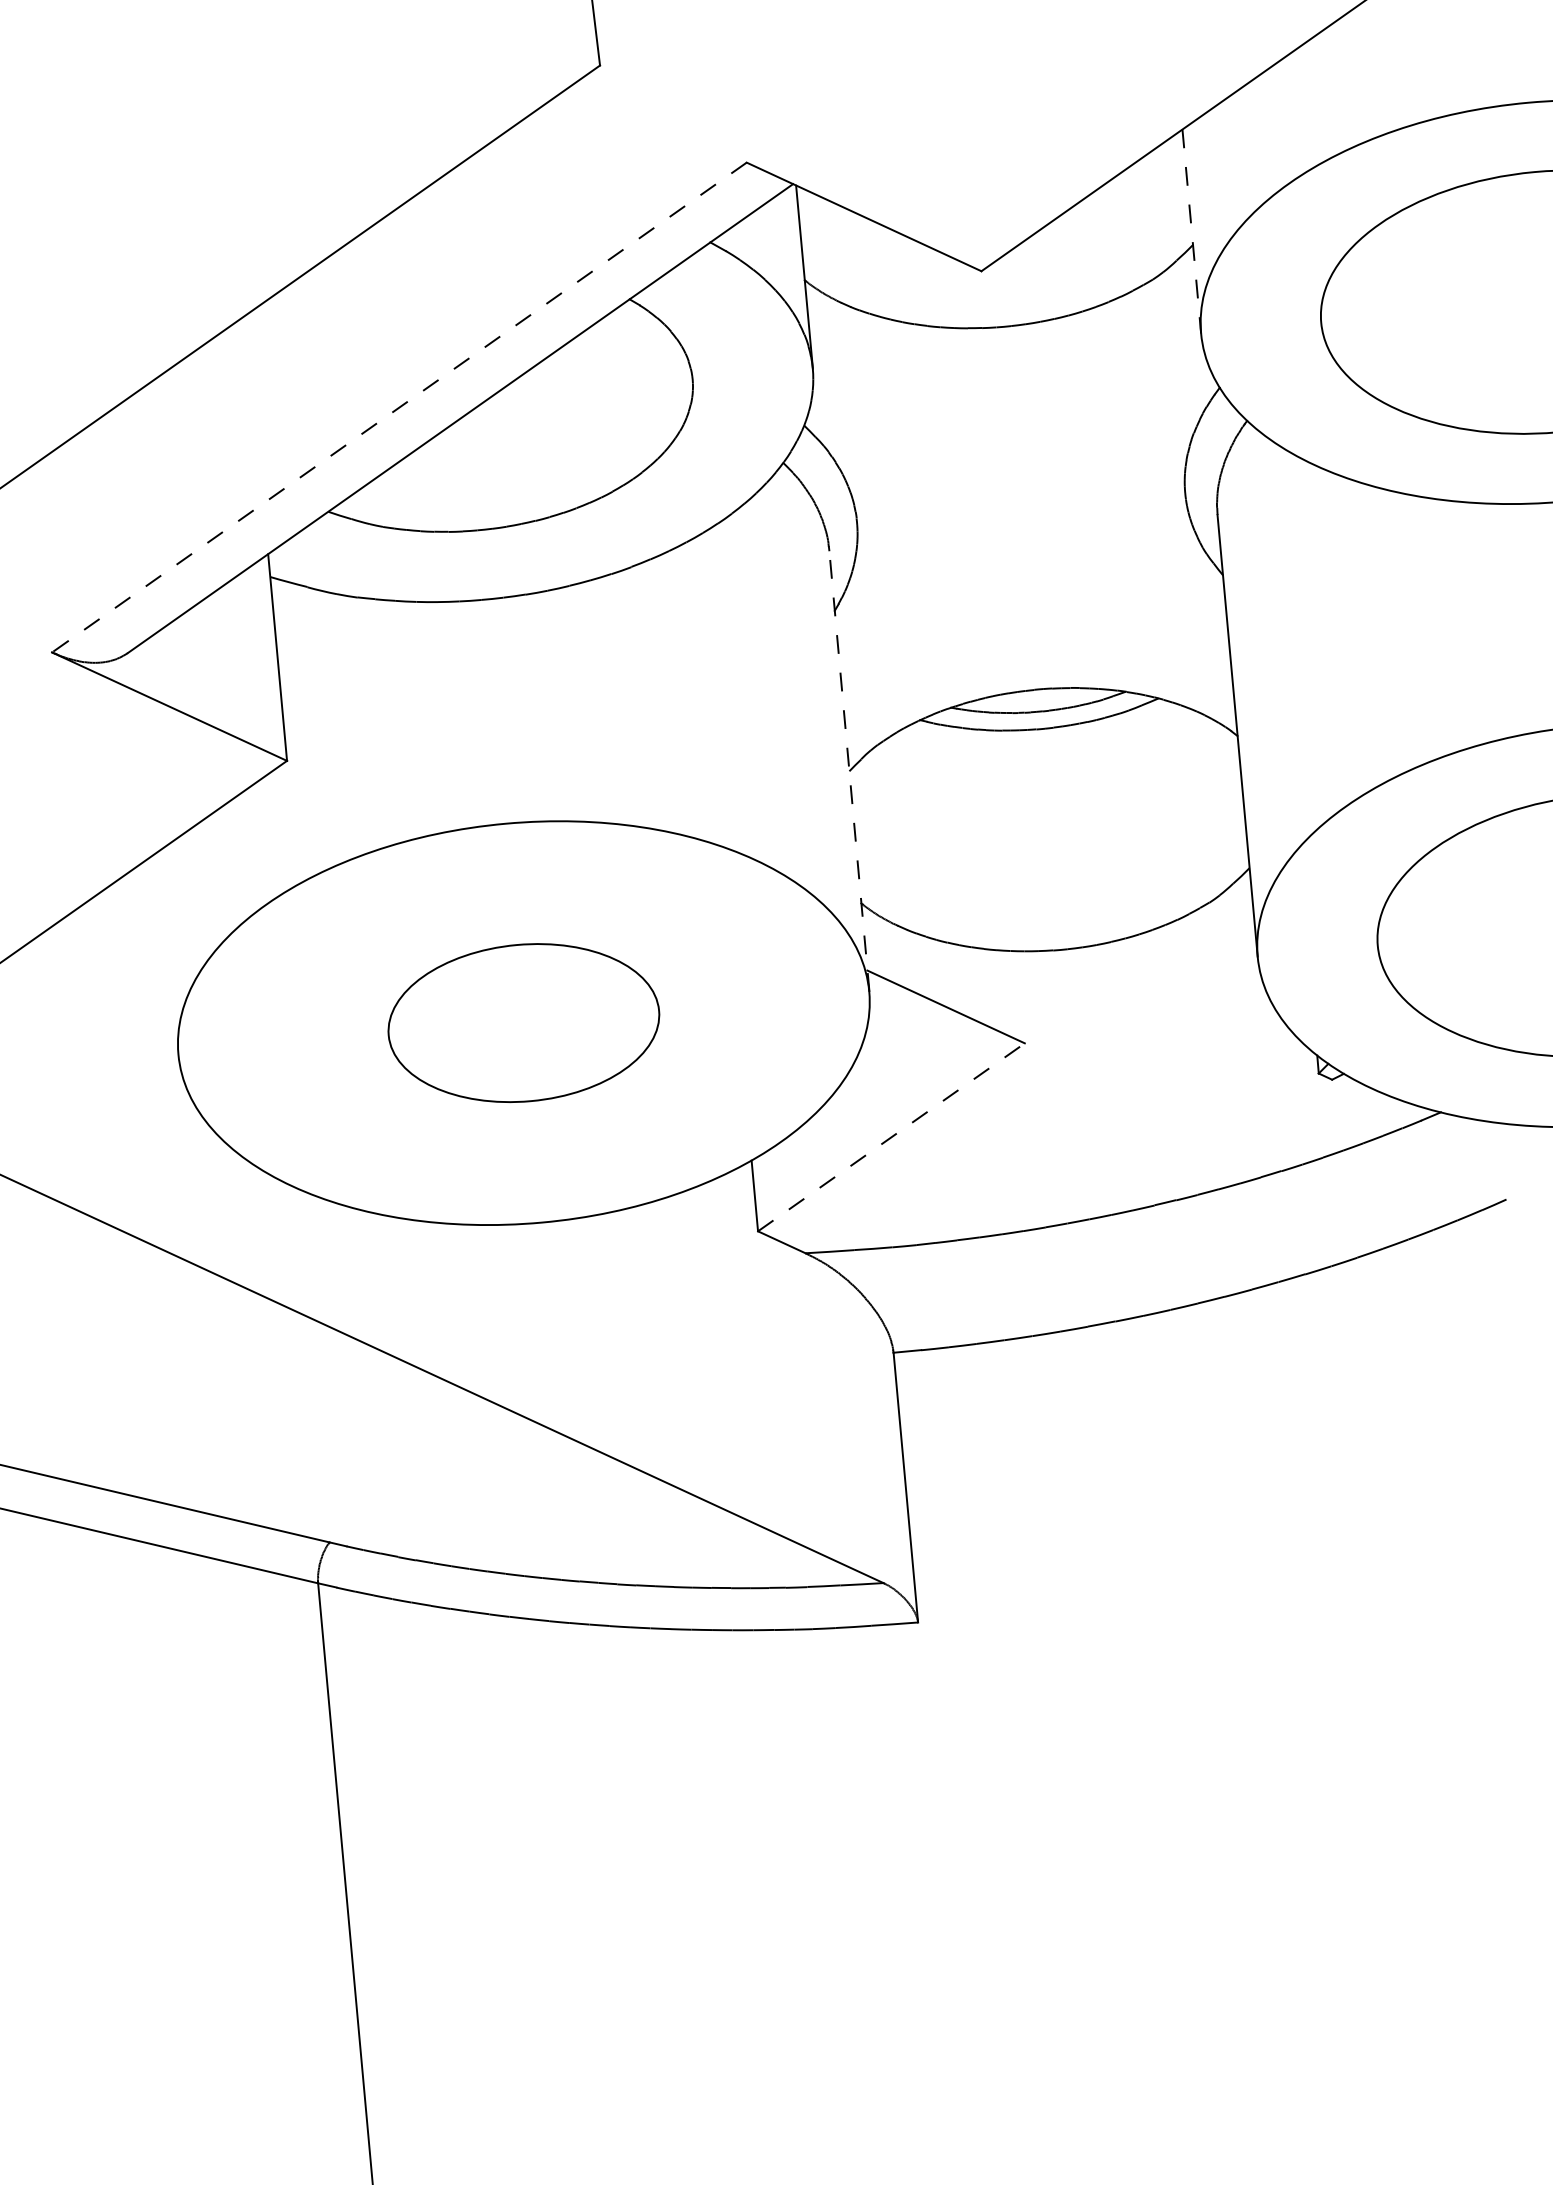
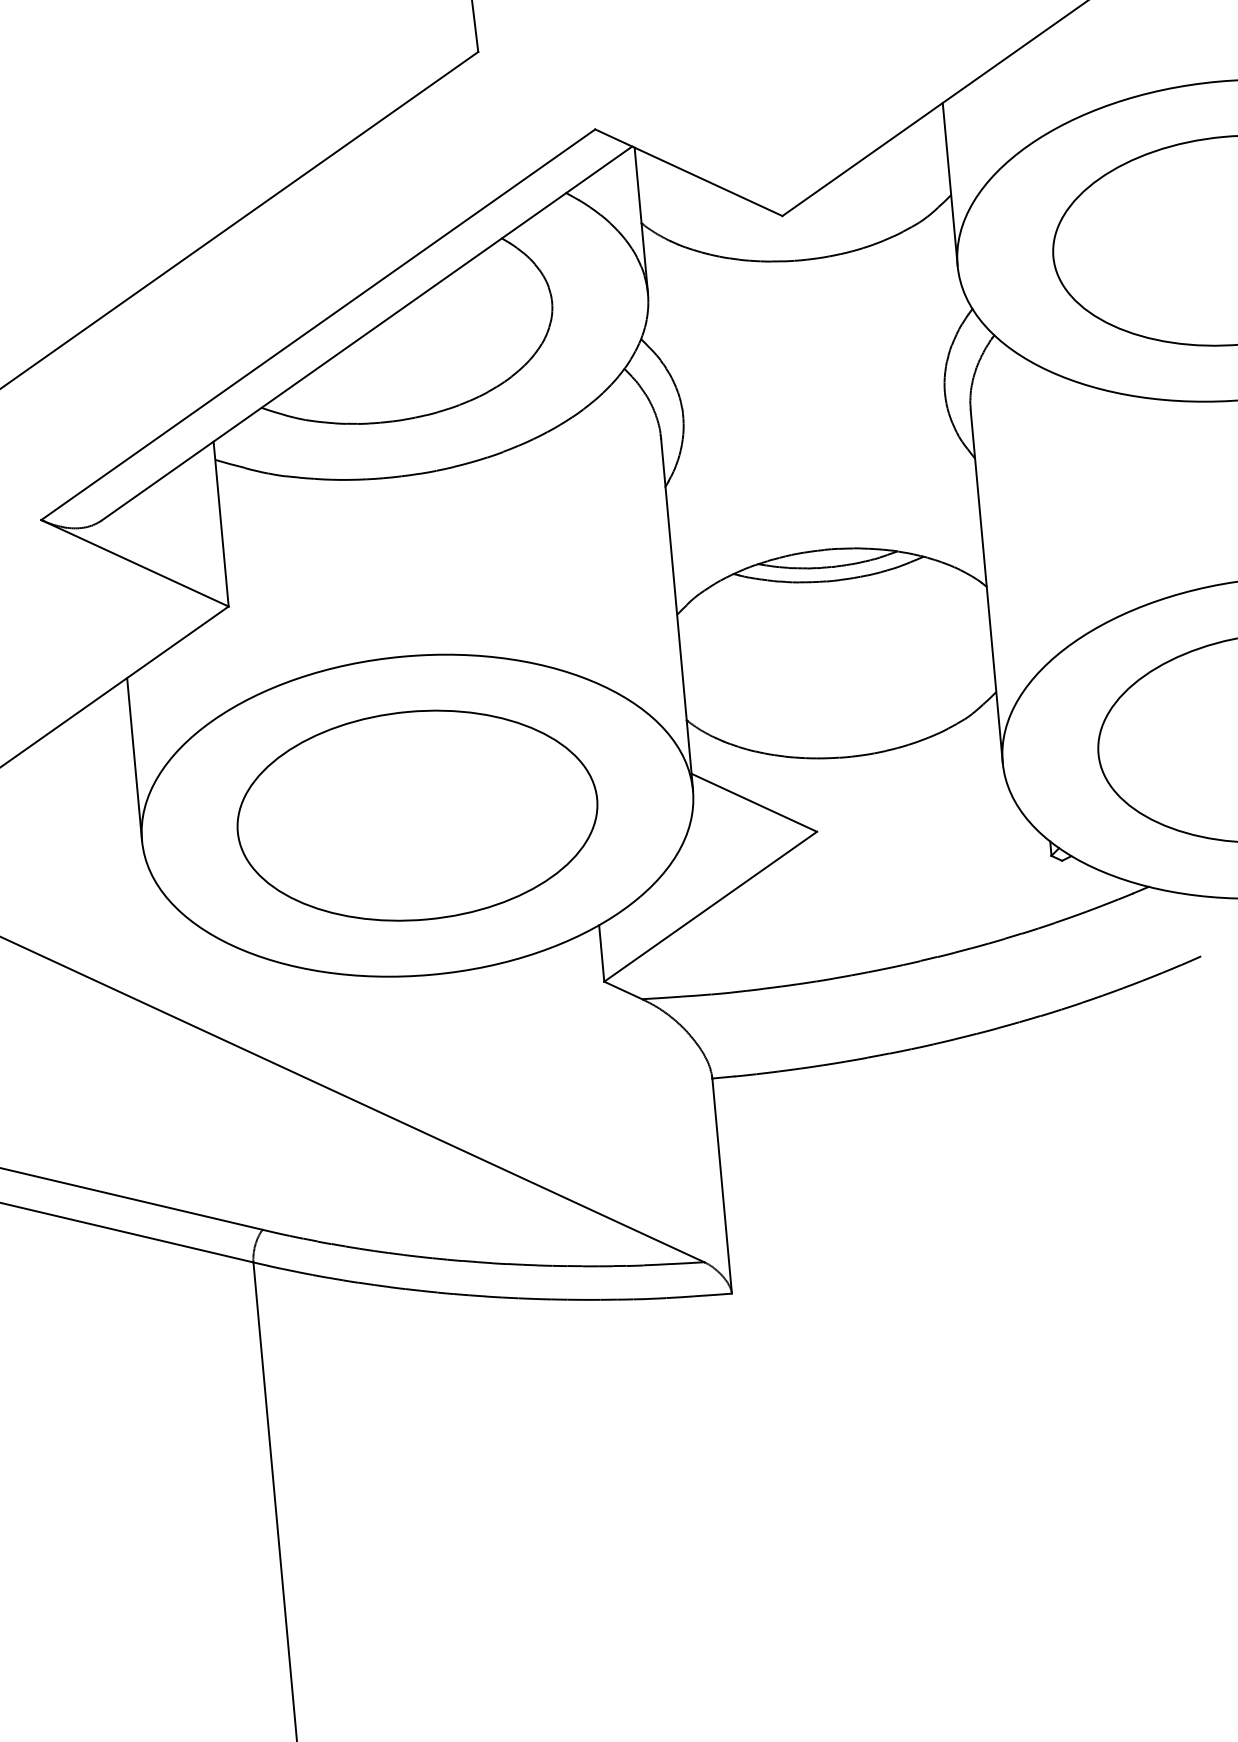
line: (1191, 231) -> (949, 184), dashed -> solid
line: (399, 407) -> (318, 324), dashed -> solid
line: (849, 771) -> (677, 615), dashed -> solid
line: (168, 952) -> (134, 759), added
part: (523, 1022) -> (417, 815), size x1.67
line: (891, 1137) -> (710, 906), dashed -> solid

